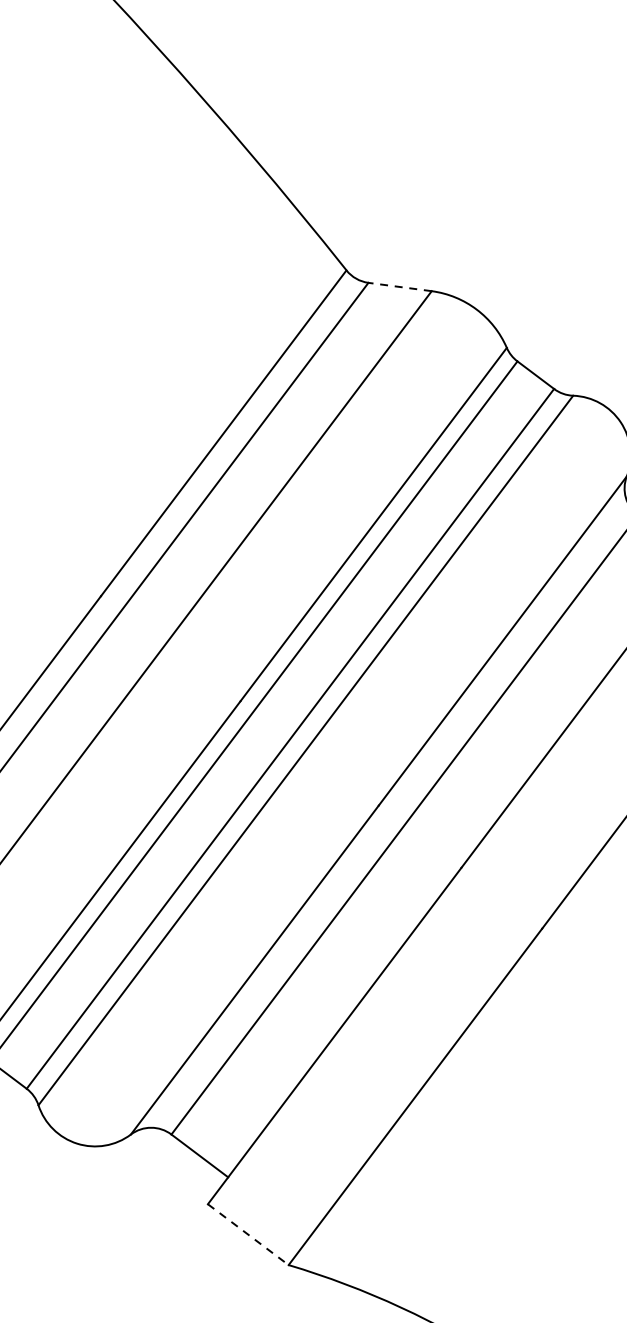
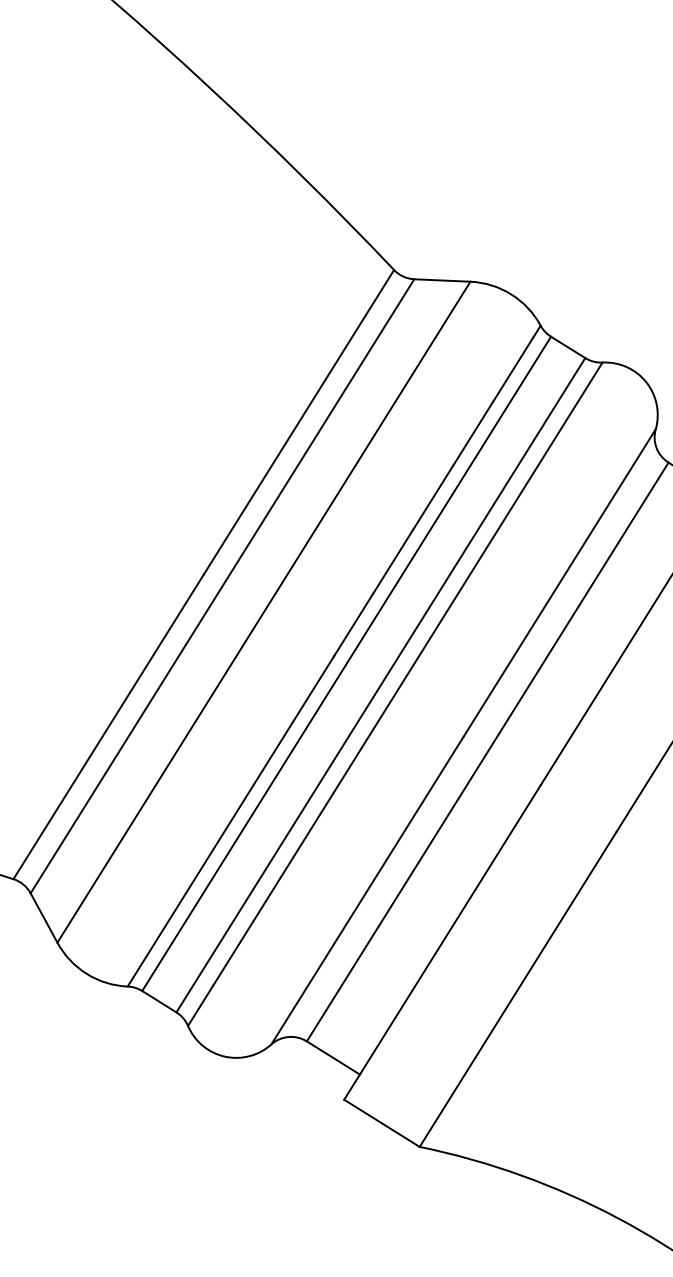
line: (399, 286) -> (441, 280), dashed -> solid
line: (247, 1234) -> (381, 1123), dashed -> solid

